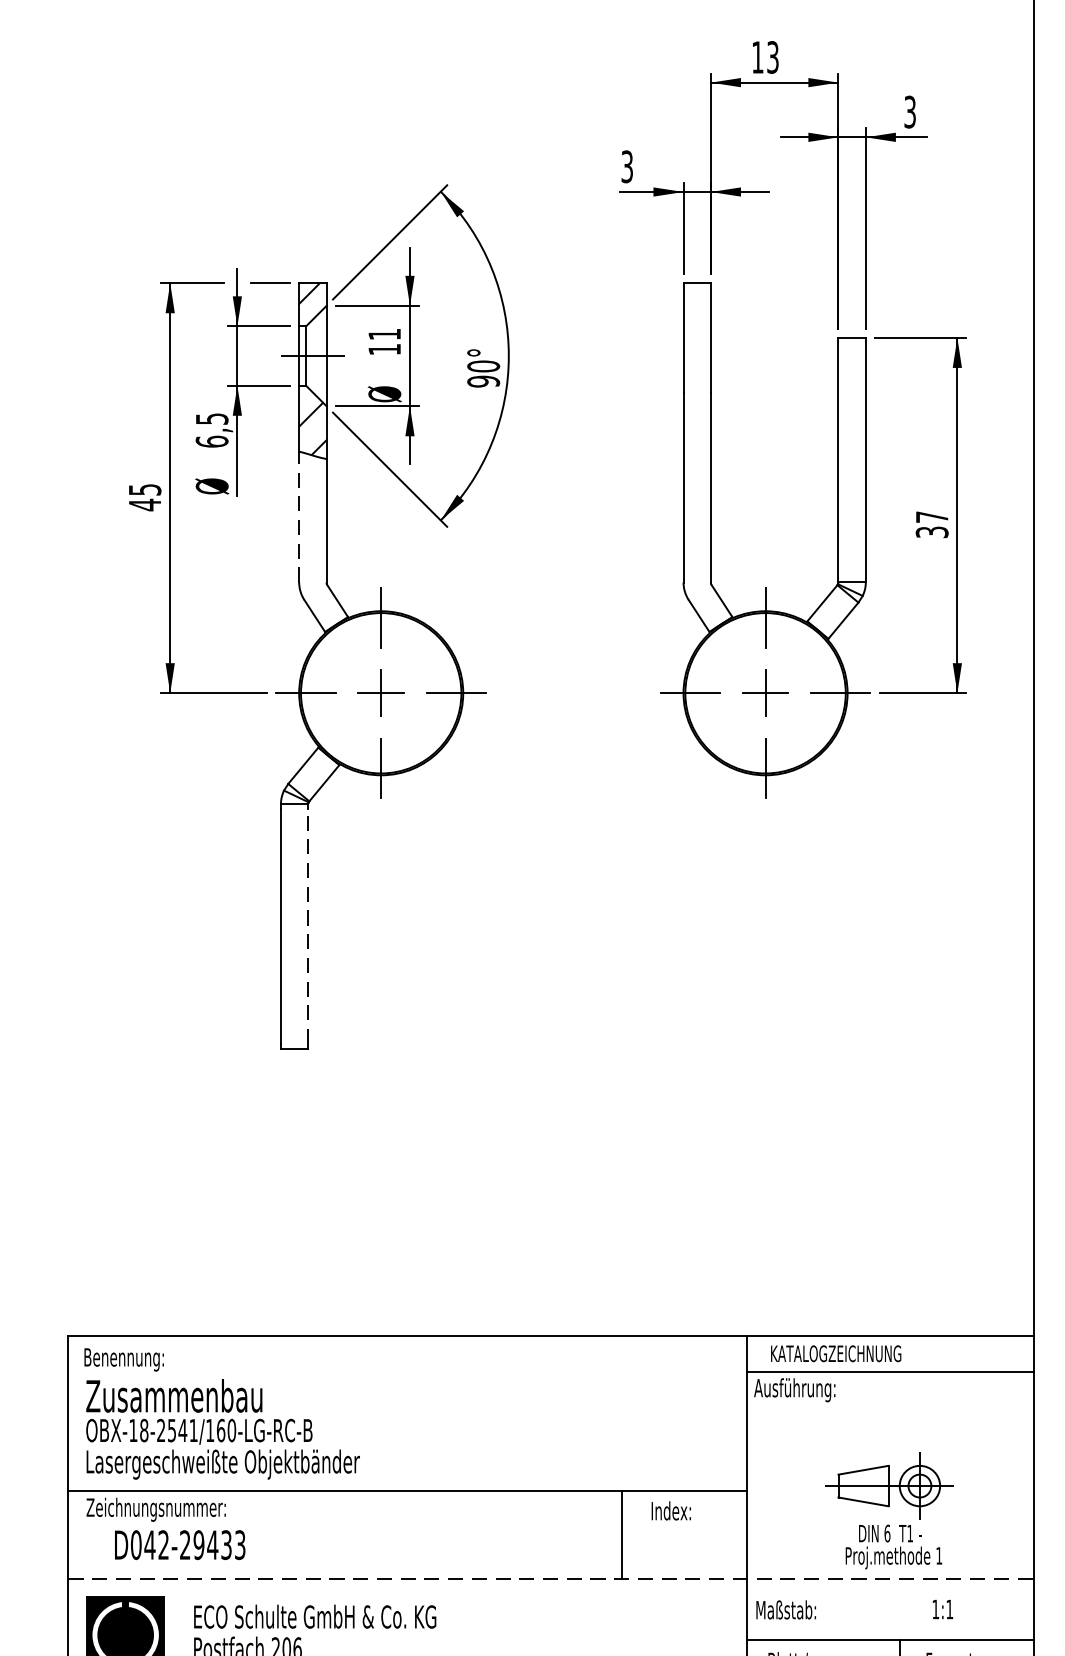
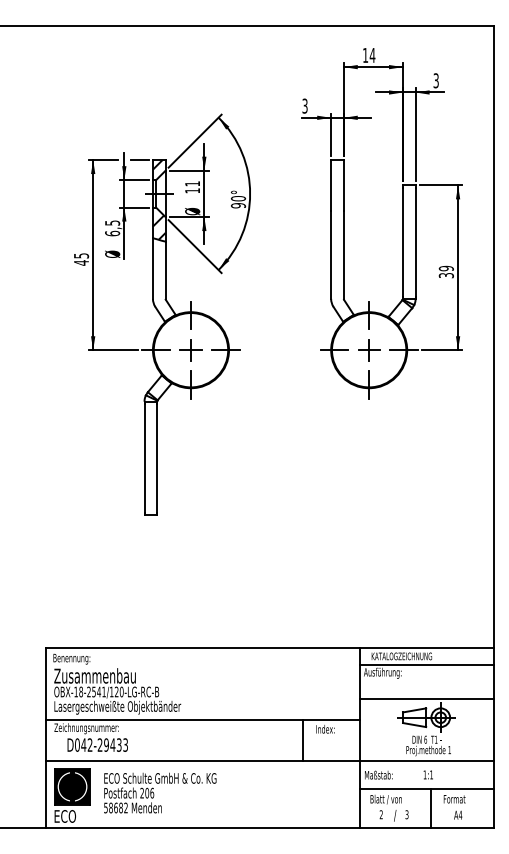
text: (772, 55) -> (372, 54), 13 -> 14
line: (298, 517) -> (152, 268), dashed -> solid
text: (930, 517) -> (445, 268), 37 -> 39
line: (308, 926) -> (157, 458), dashed -> solid
text: (220, 1429) -> (116, 691), OBX-18-2541/160-LG-RC-B -> OBX-18-2541/120-LG-RC-B
line: (889, 1446) -> (426, 699), added
line: (550, 1578) -> (269, 760), dashed -> solid
text: (940, 1608) -> (427, 774), moved

